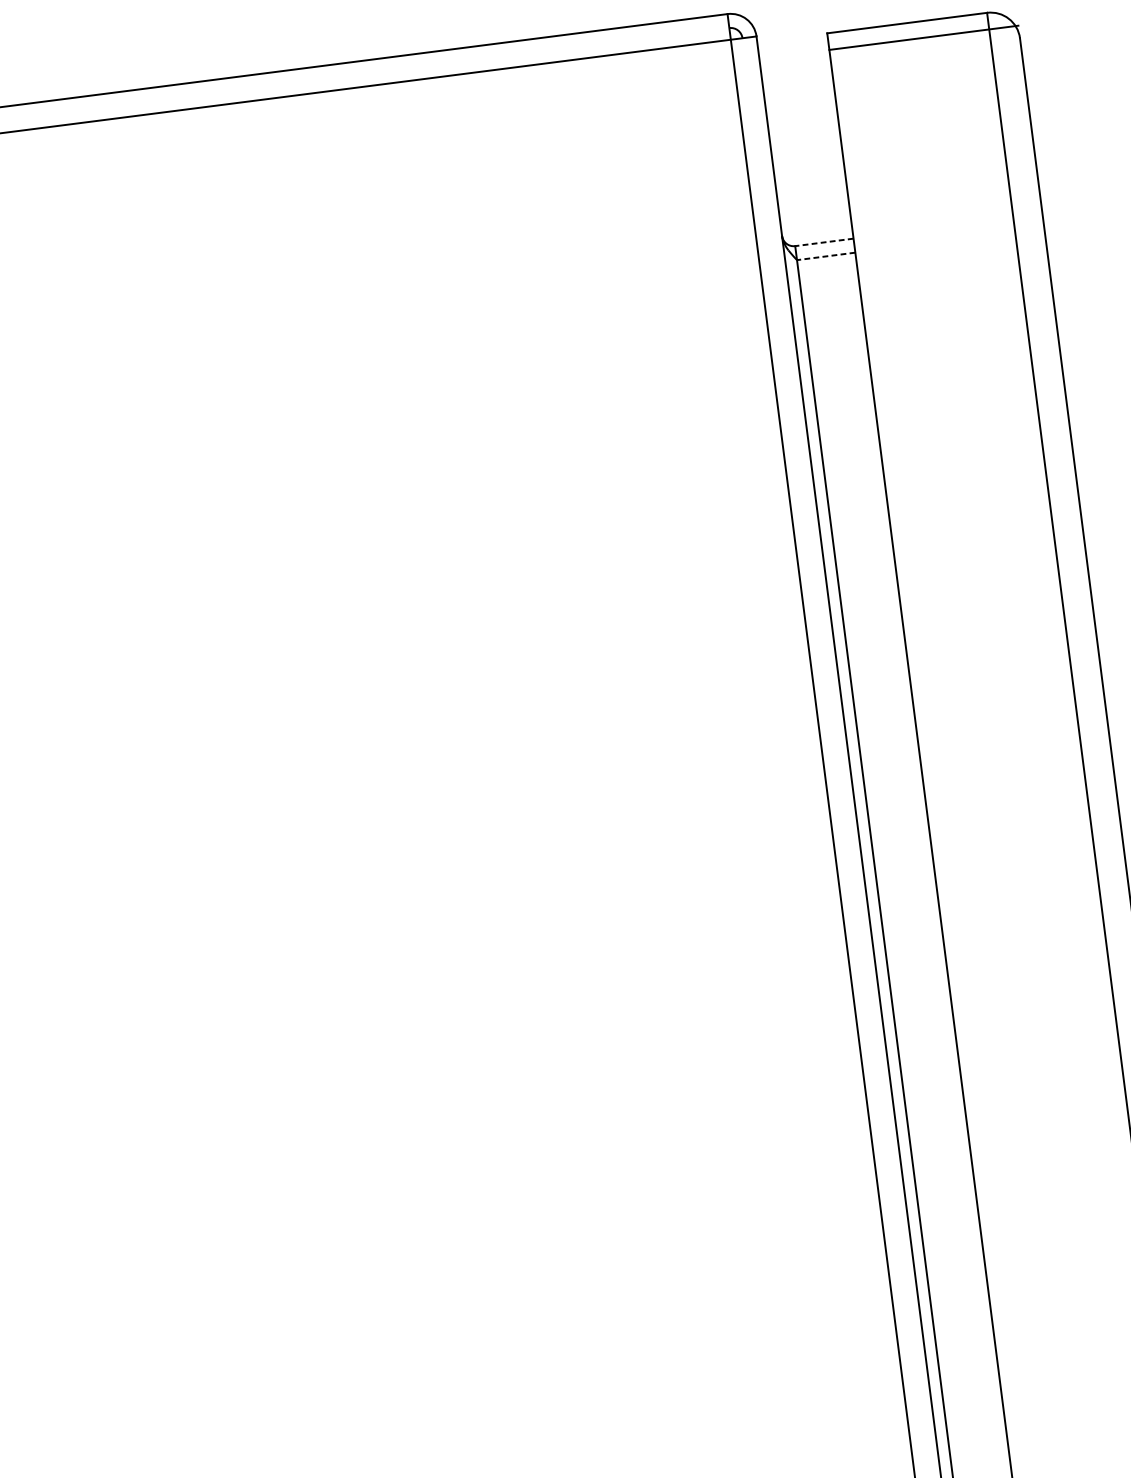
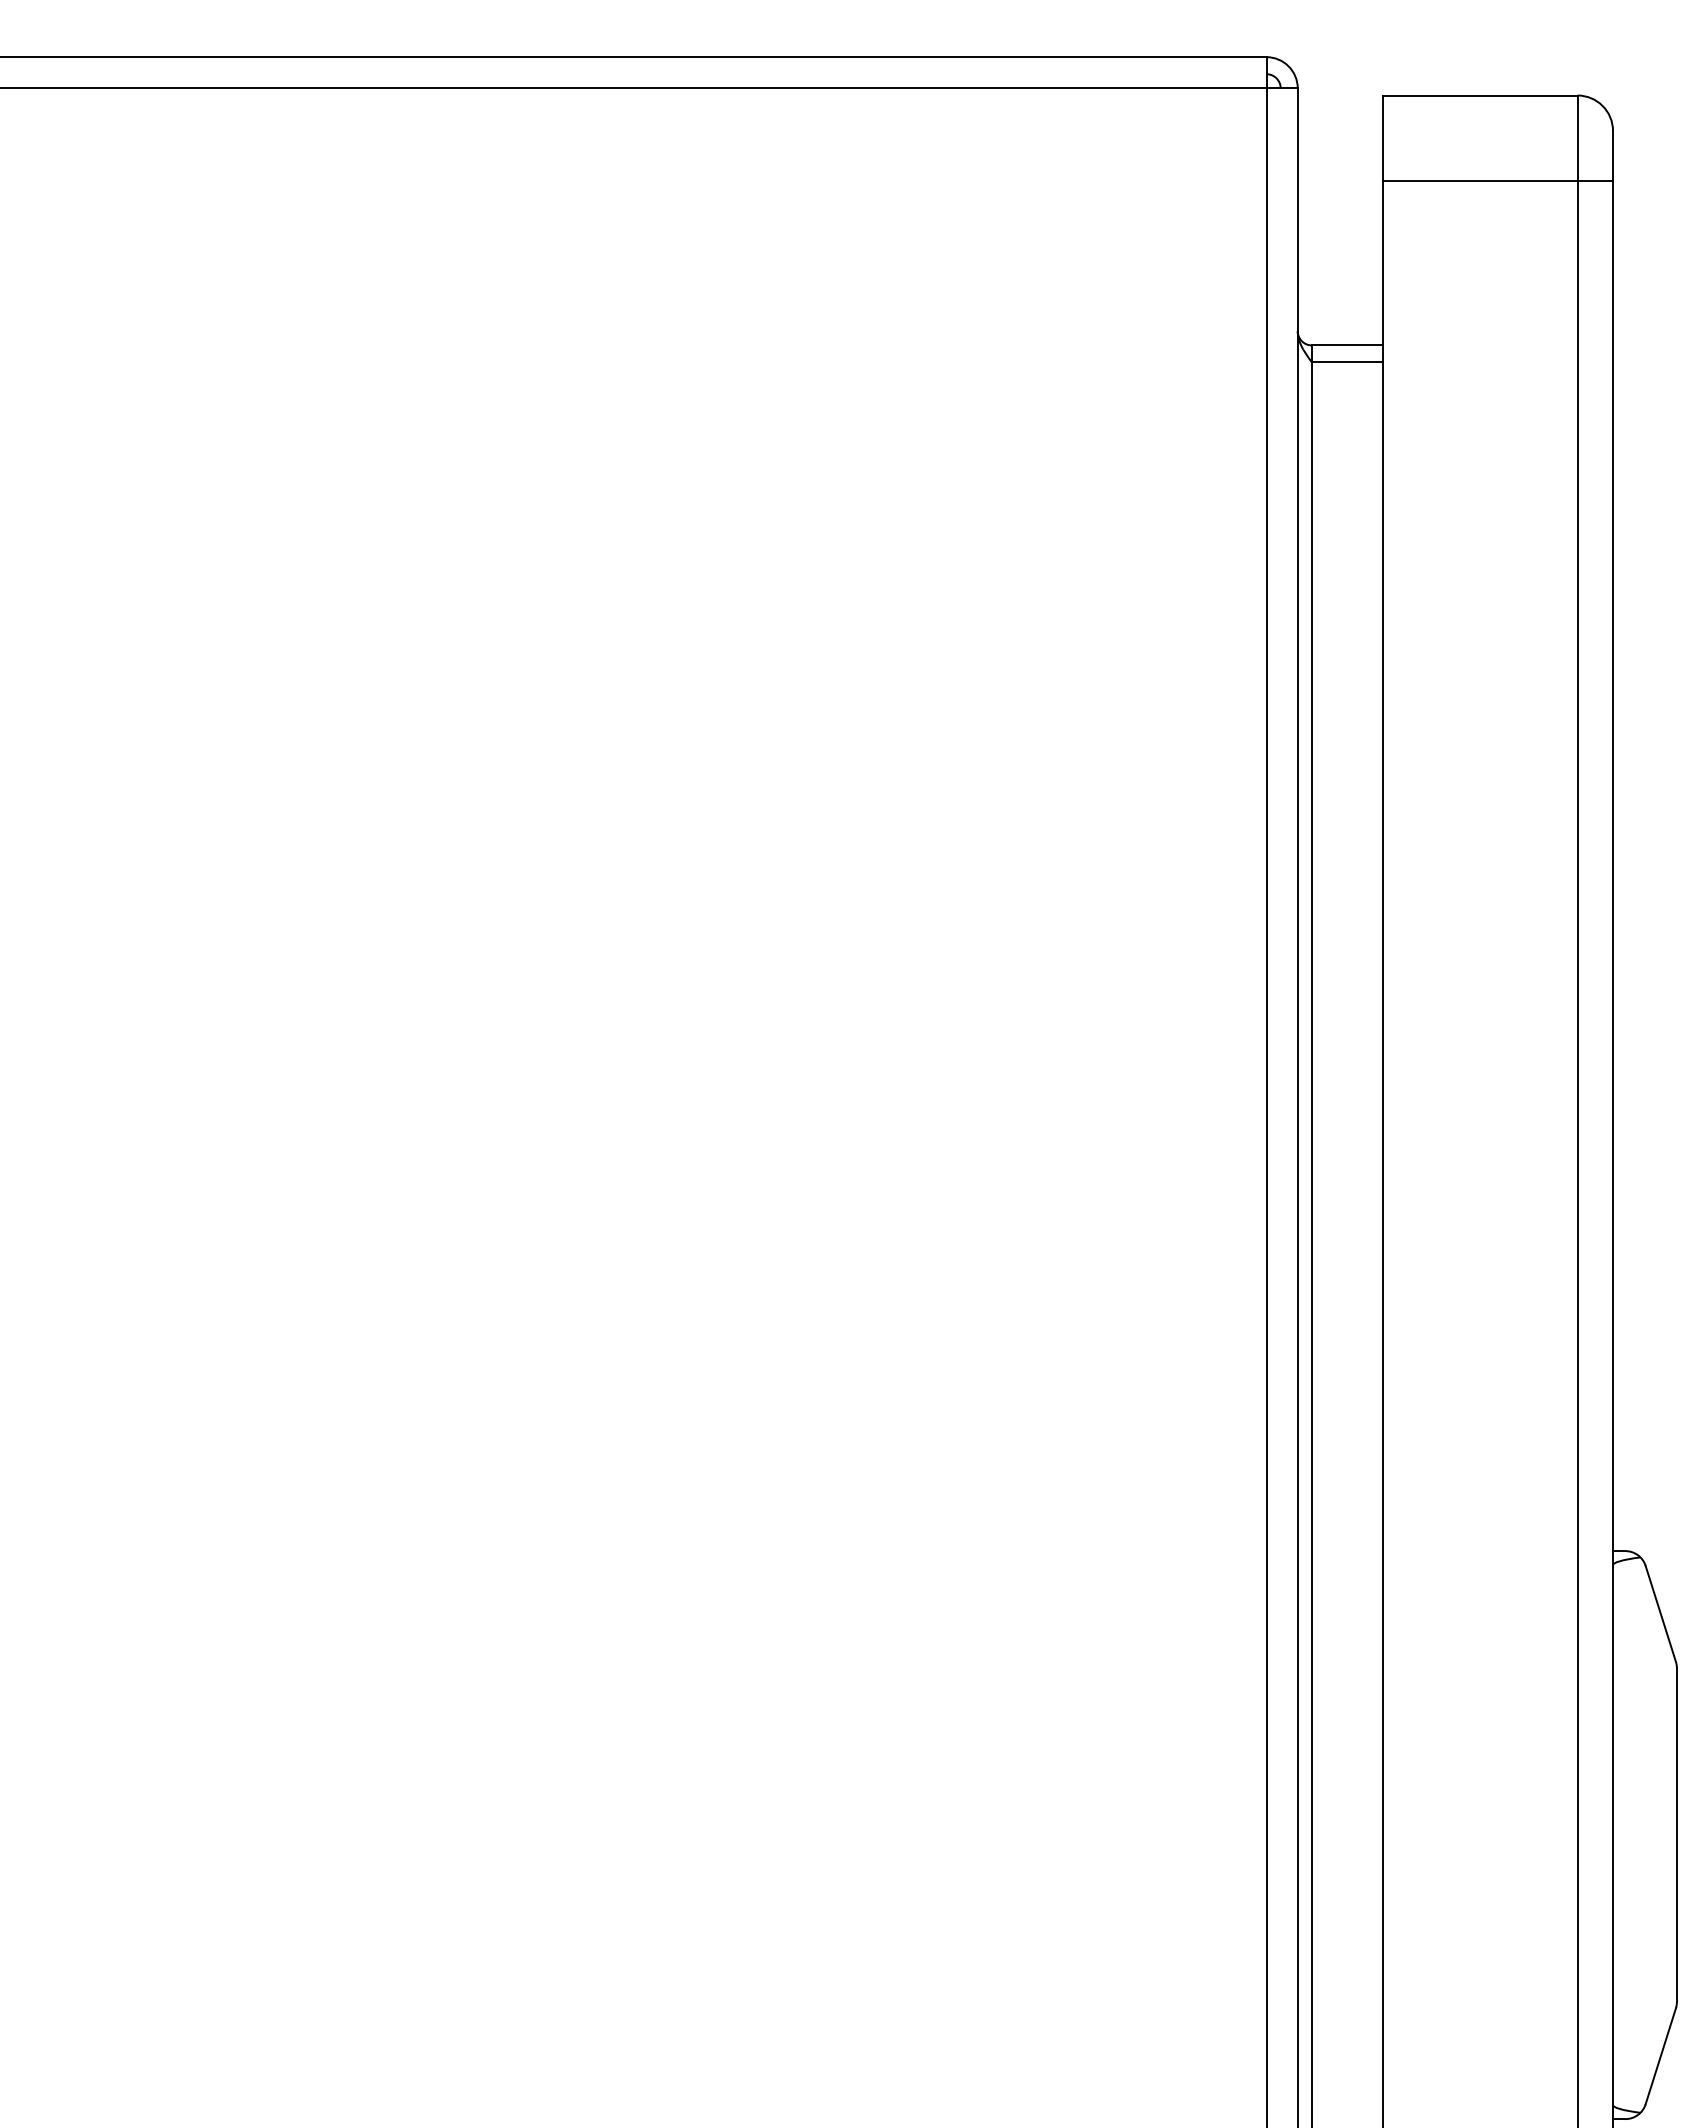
line: (923, 37) -> (1497, 180), moved
line: (824, 242) -> (1347, 345), dashed -> solid
line: (826, 256) -> (1347, 362), dashed -> solid

